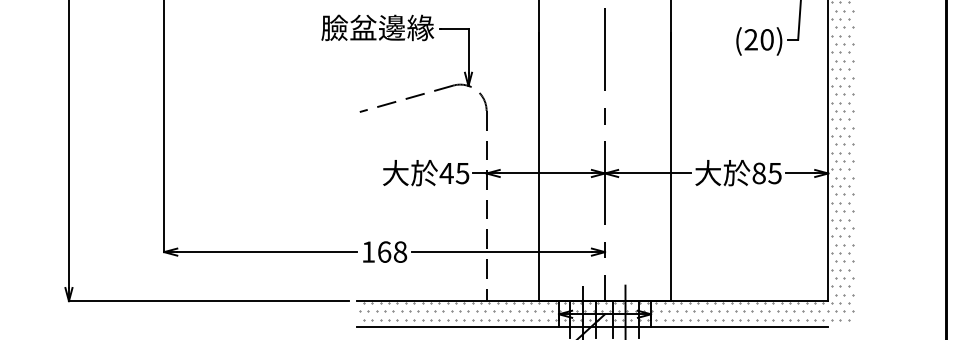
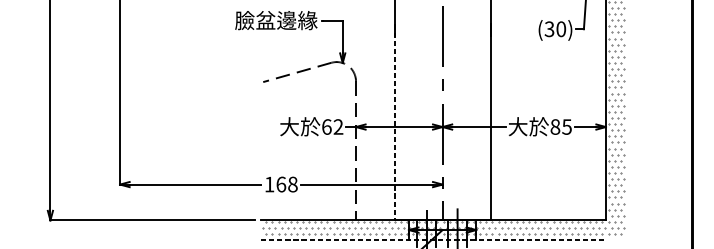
text: (750, 39) -> (549, 29), (20) -> (30)
line: (539, 167) -> (394, 122), solid -> dashed
text: (454, 173) -> (332, 127), 45 -> 62
line: (592, 327) -> (433, 239), solid -> dashed

